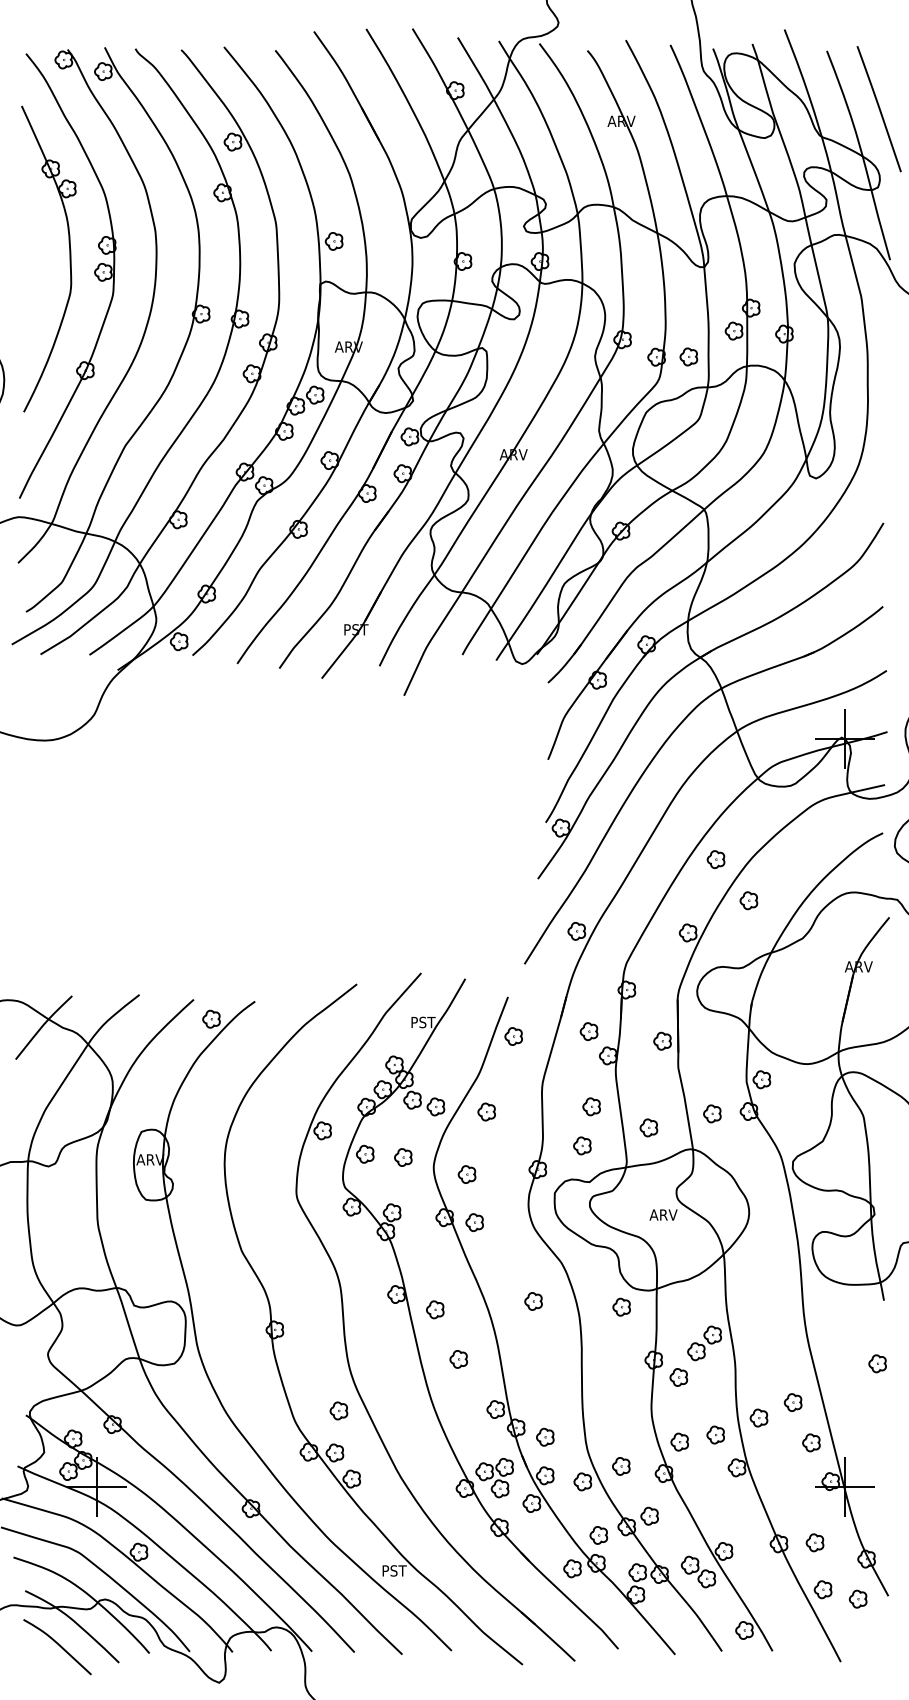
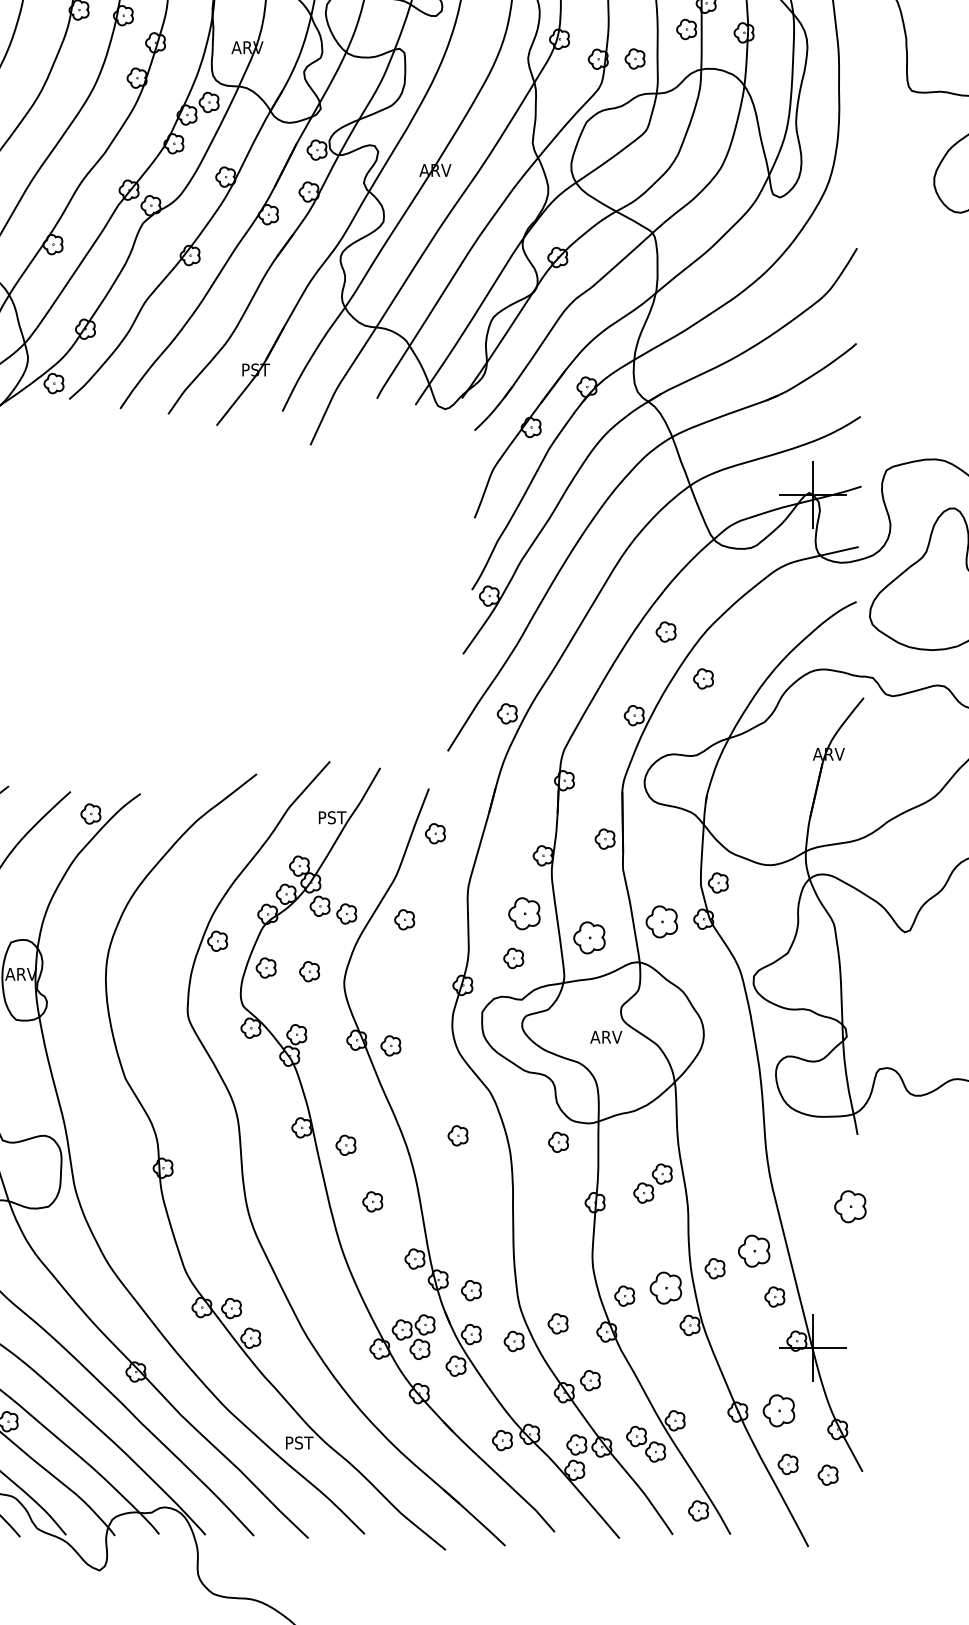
part: (588, 1031) -> (520, 828), removed
part: (591, 1106) -> (524, 913), size x1.6
part: (712, 1113) -> (662, 921), size x1.6
part: (648, 1127) -> (589, 937), size x1.6
part: (466, 1174) -> (381, 991), removed
part: (877, 1363) -> (850, 1206), size x1.6
part: (678, 1377) -> (623, 1222), removed
part: (792, 1402) -> (753, 1250), size x1.6
part: (338, 1410) -> (235, 1260), removed
part: (715, 1434) -> (665, 1287), size x1.6
part: (598, 1535) -> (532, 1402), removed
part: (814, 1542) -> (778, 1410), size x1.6

